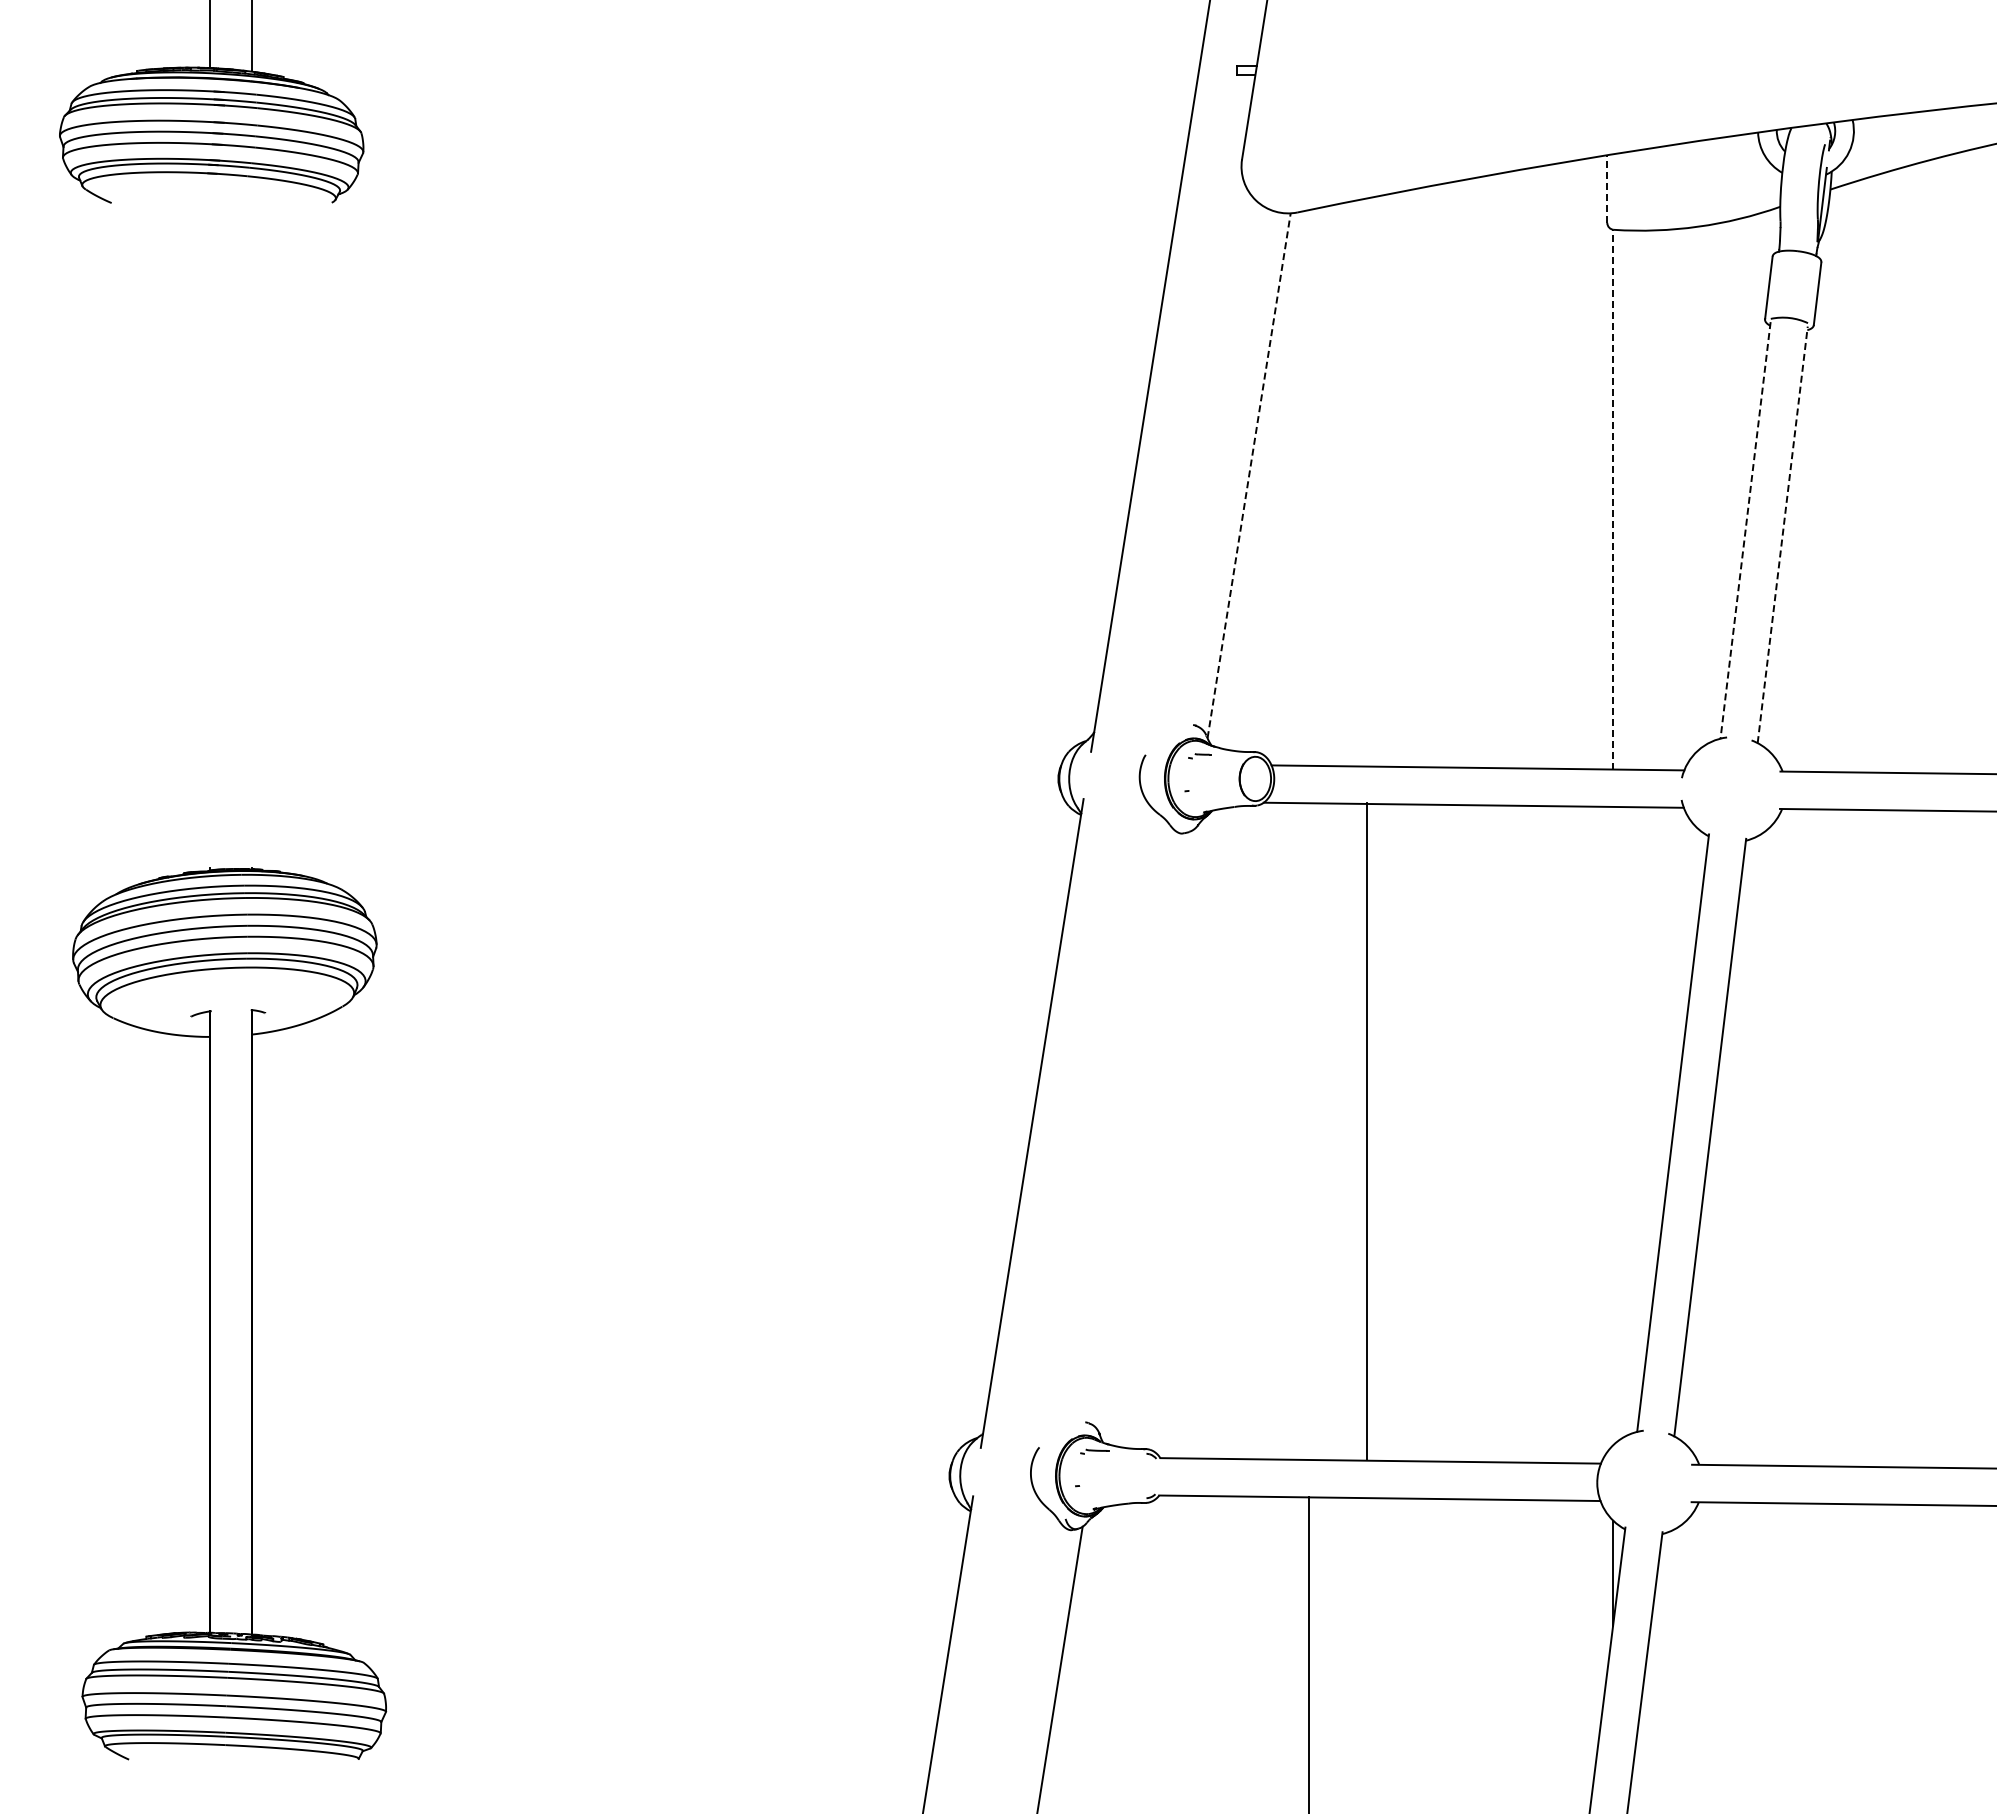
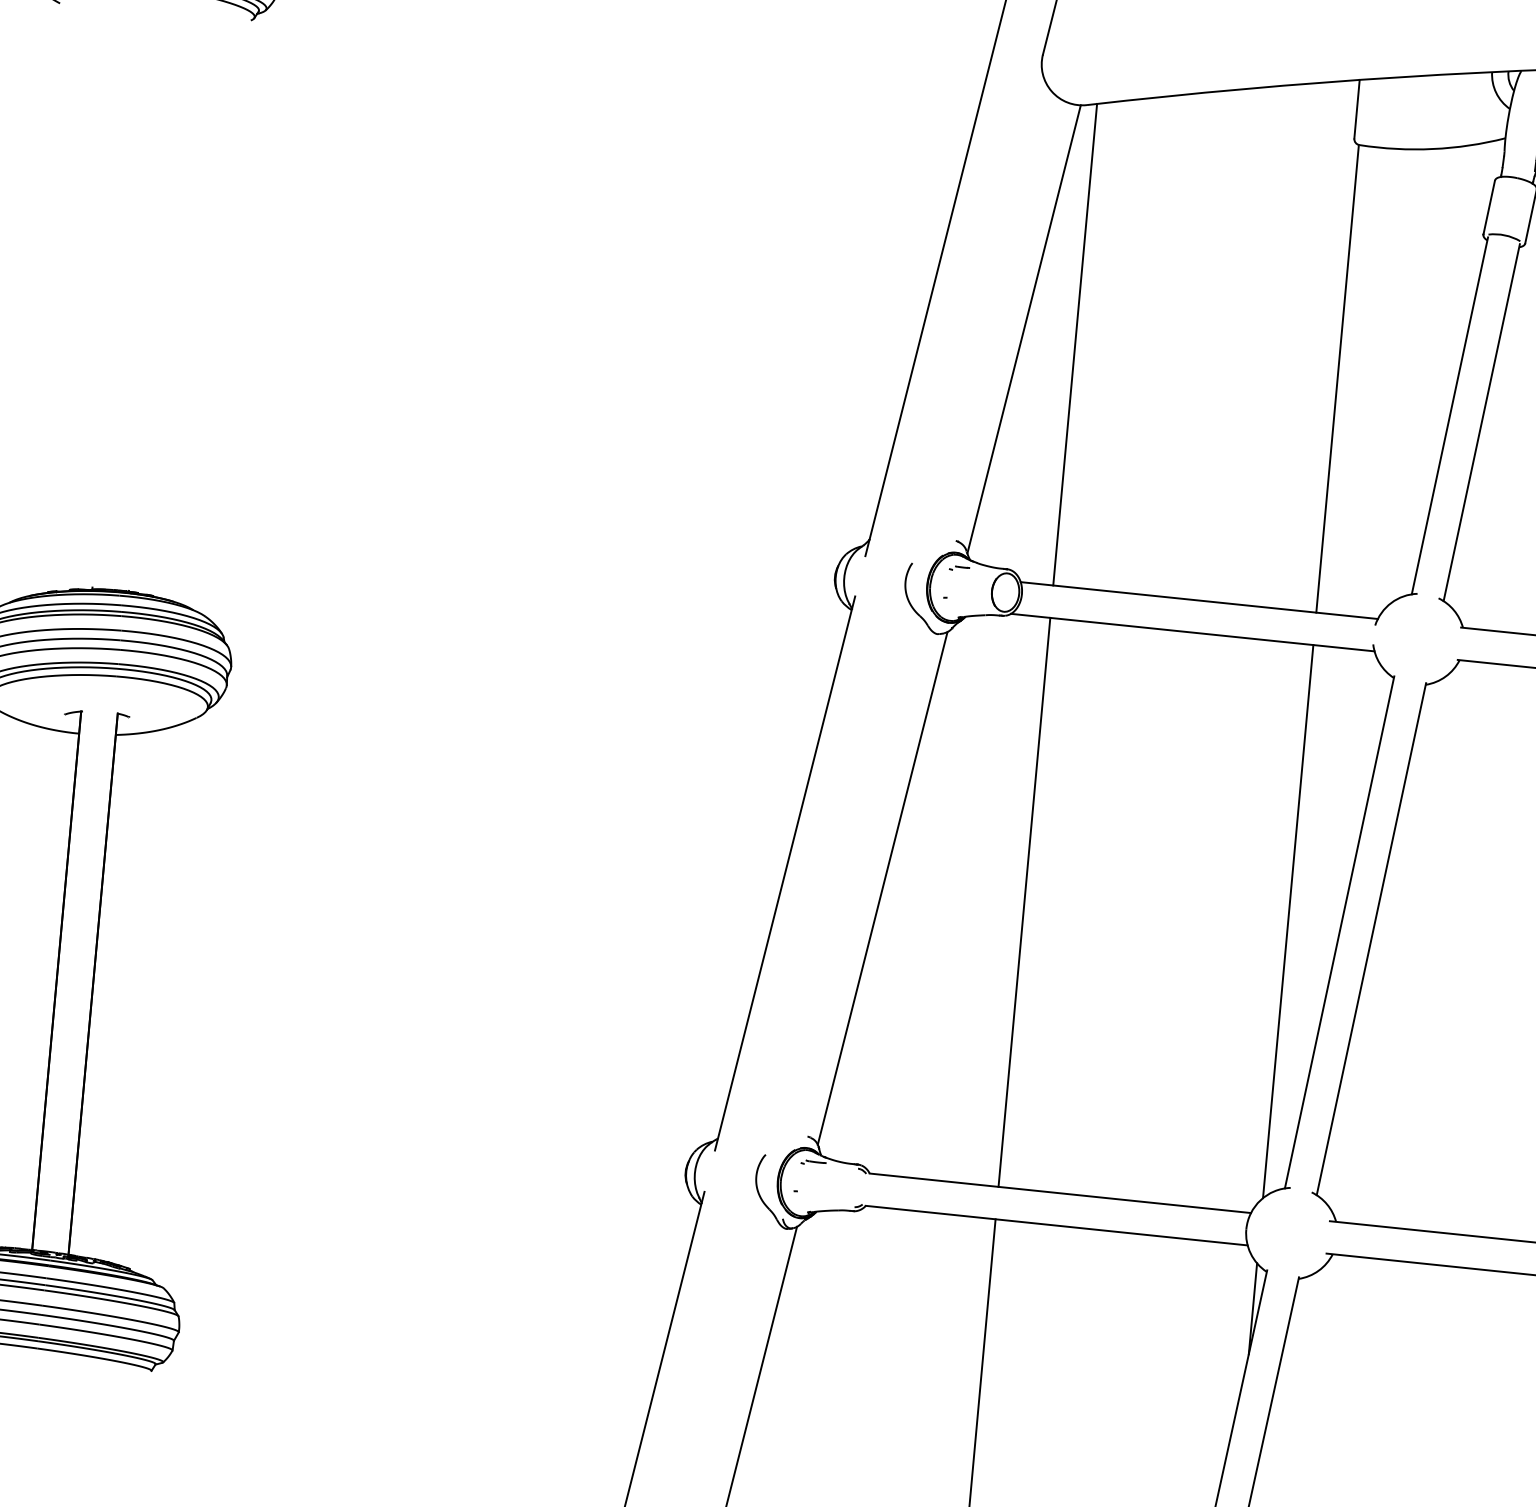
line: (1607, 189) -> (1357, 109), dashed -> solid
line: (1249, 475) -> (1024, 329), dashed -> solid
line: (1309, 487) -> (1075, 344), added
line: (1613, 499) -> (1337, 378), dashed -> solid
line: (1745, 530) -> (1449, 415), dashed -> solid
line: (1782, 534) -> (1481, 422), dashed -> solid
line: (1613, 1125) -> (1288, 921), added
line: (1145, 1130) -> (882, 888), added
line: (1367, 1131) -> (1024, 902), moved

